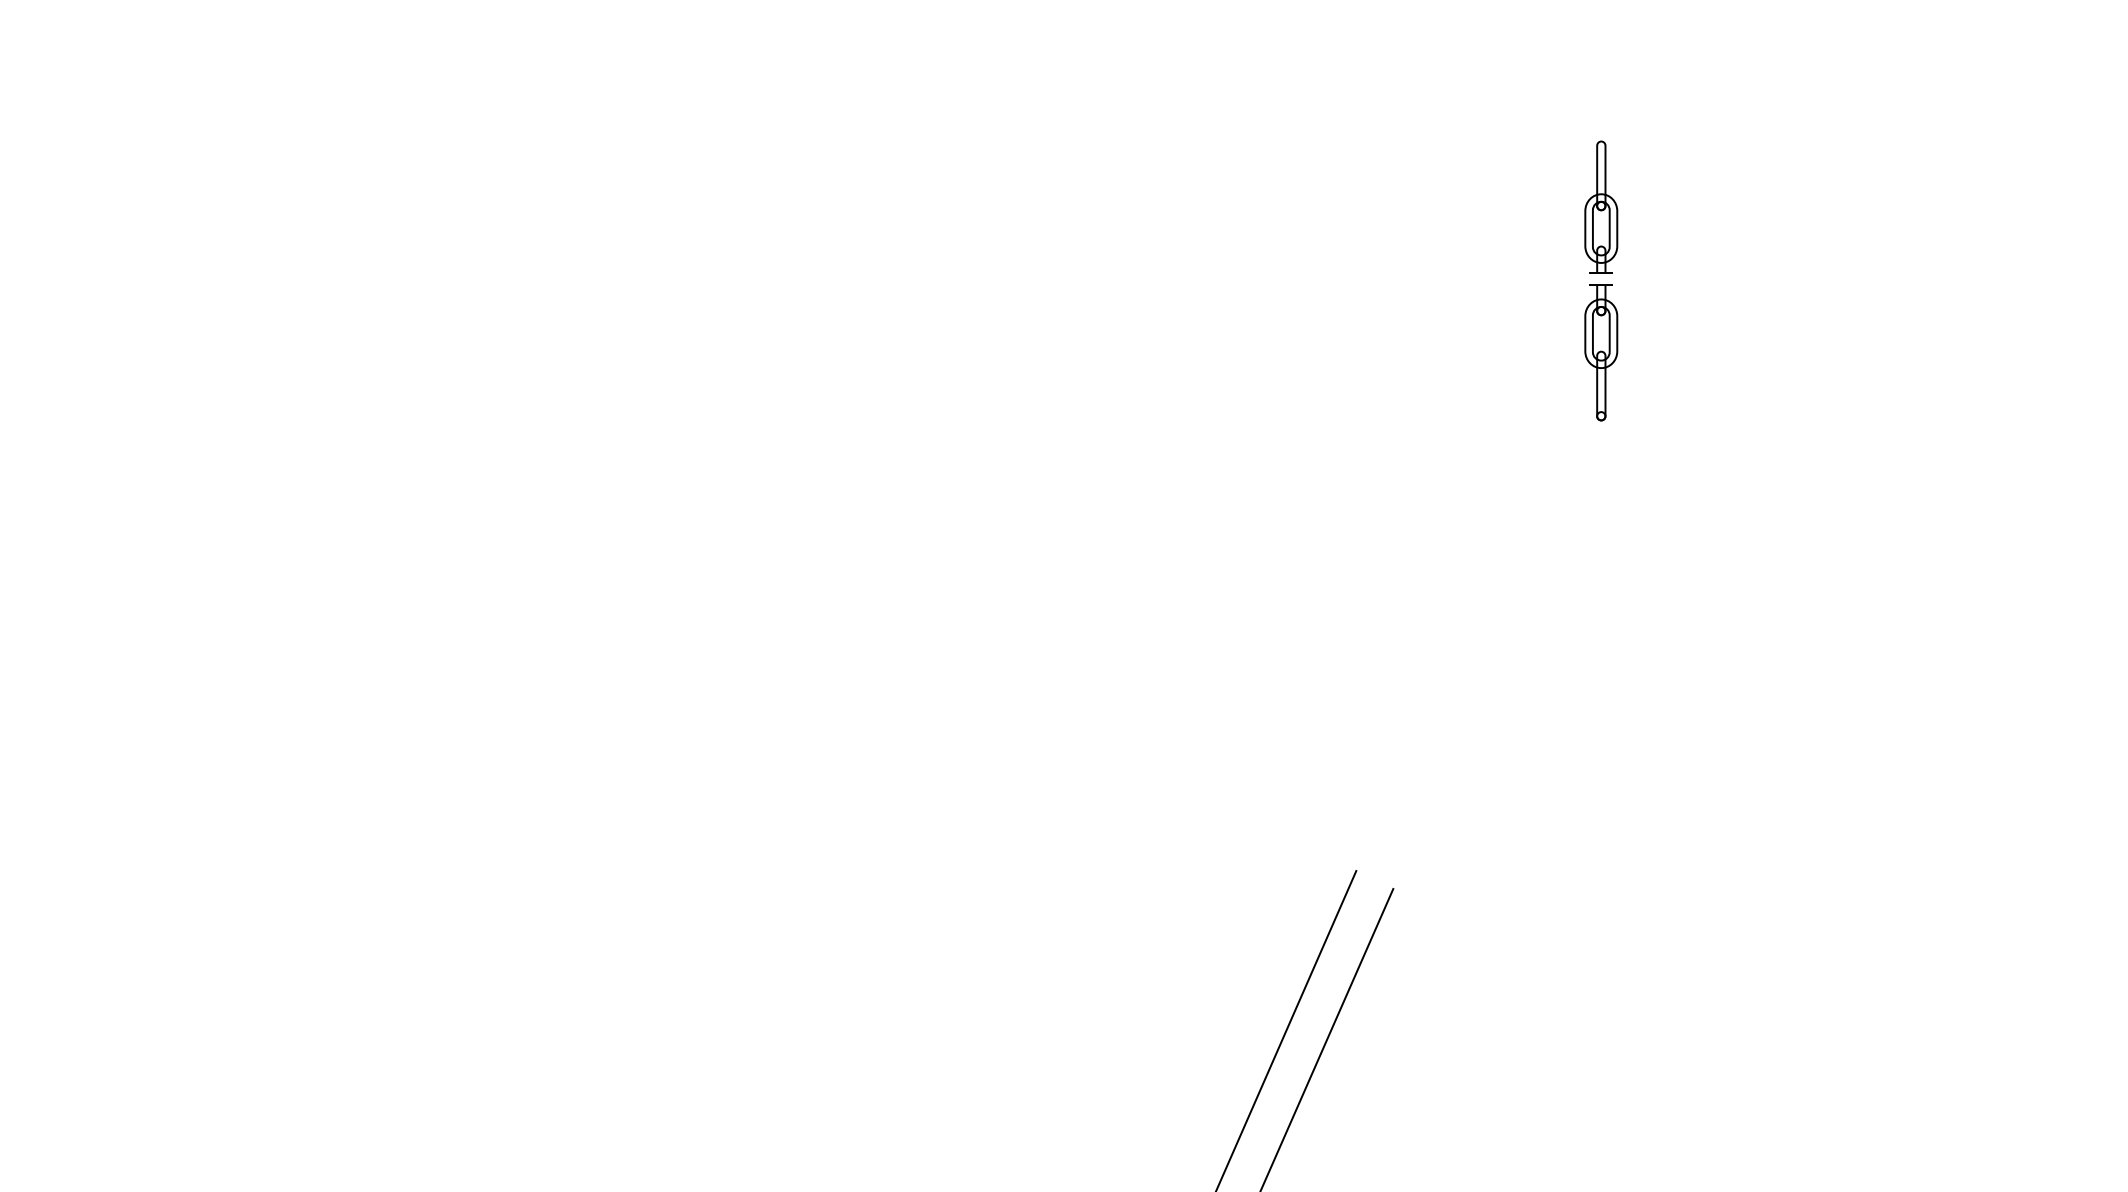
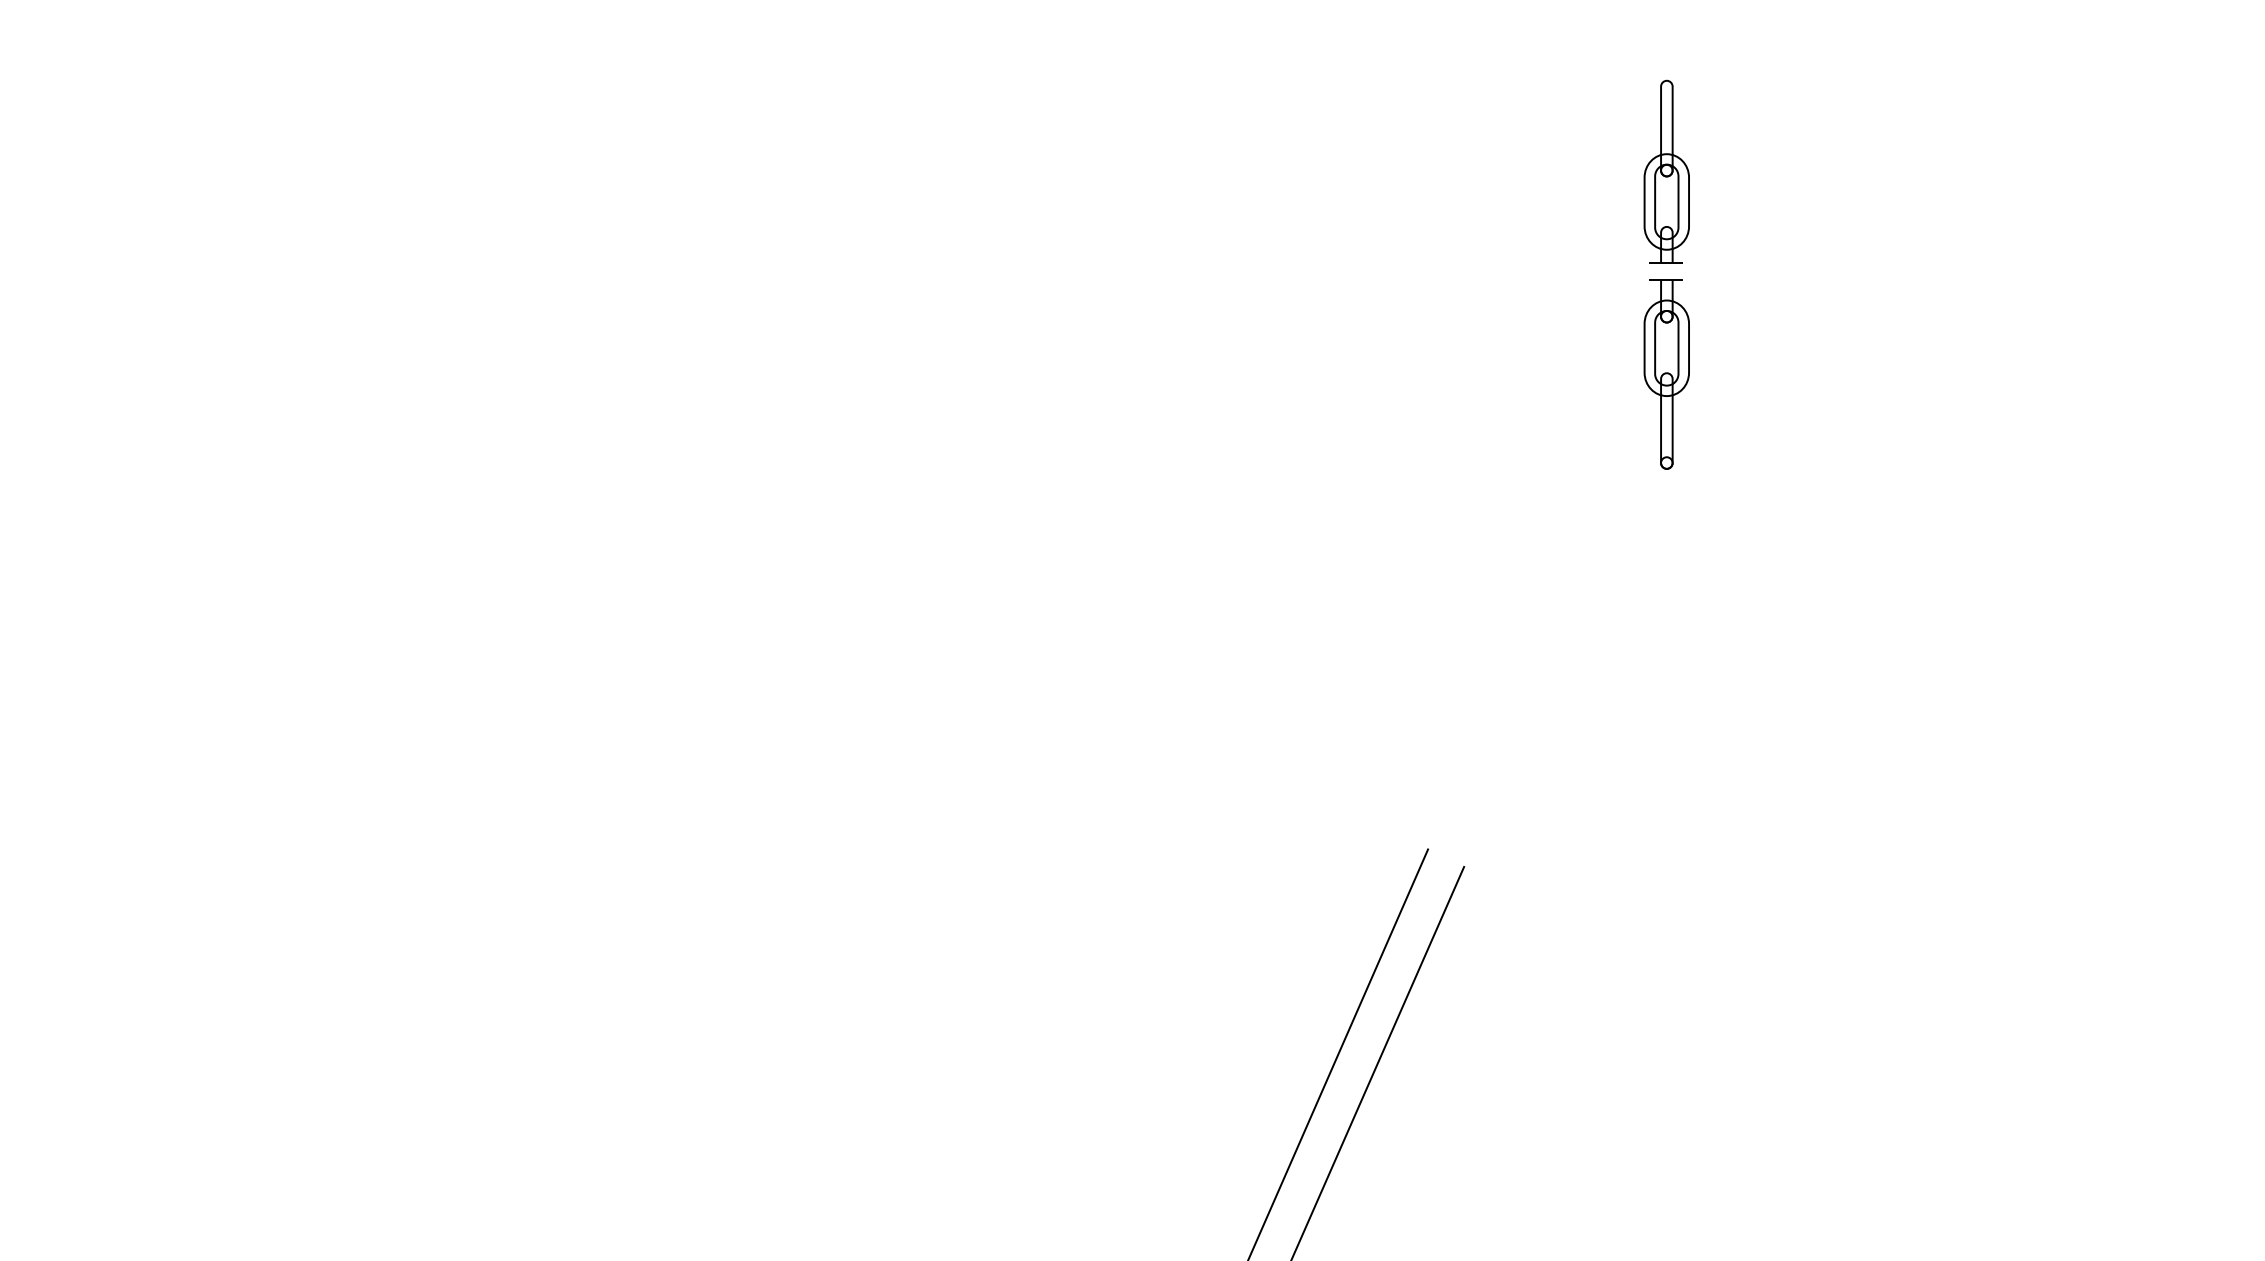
part: (1601, 280) -> (1666, 274), size x1.43

